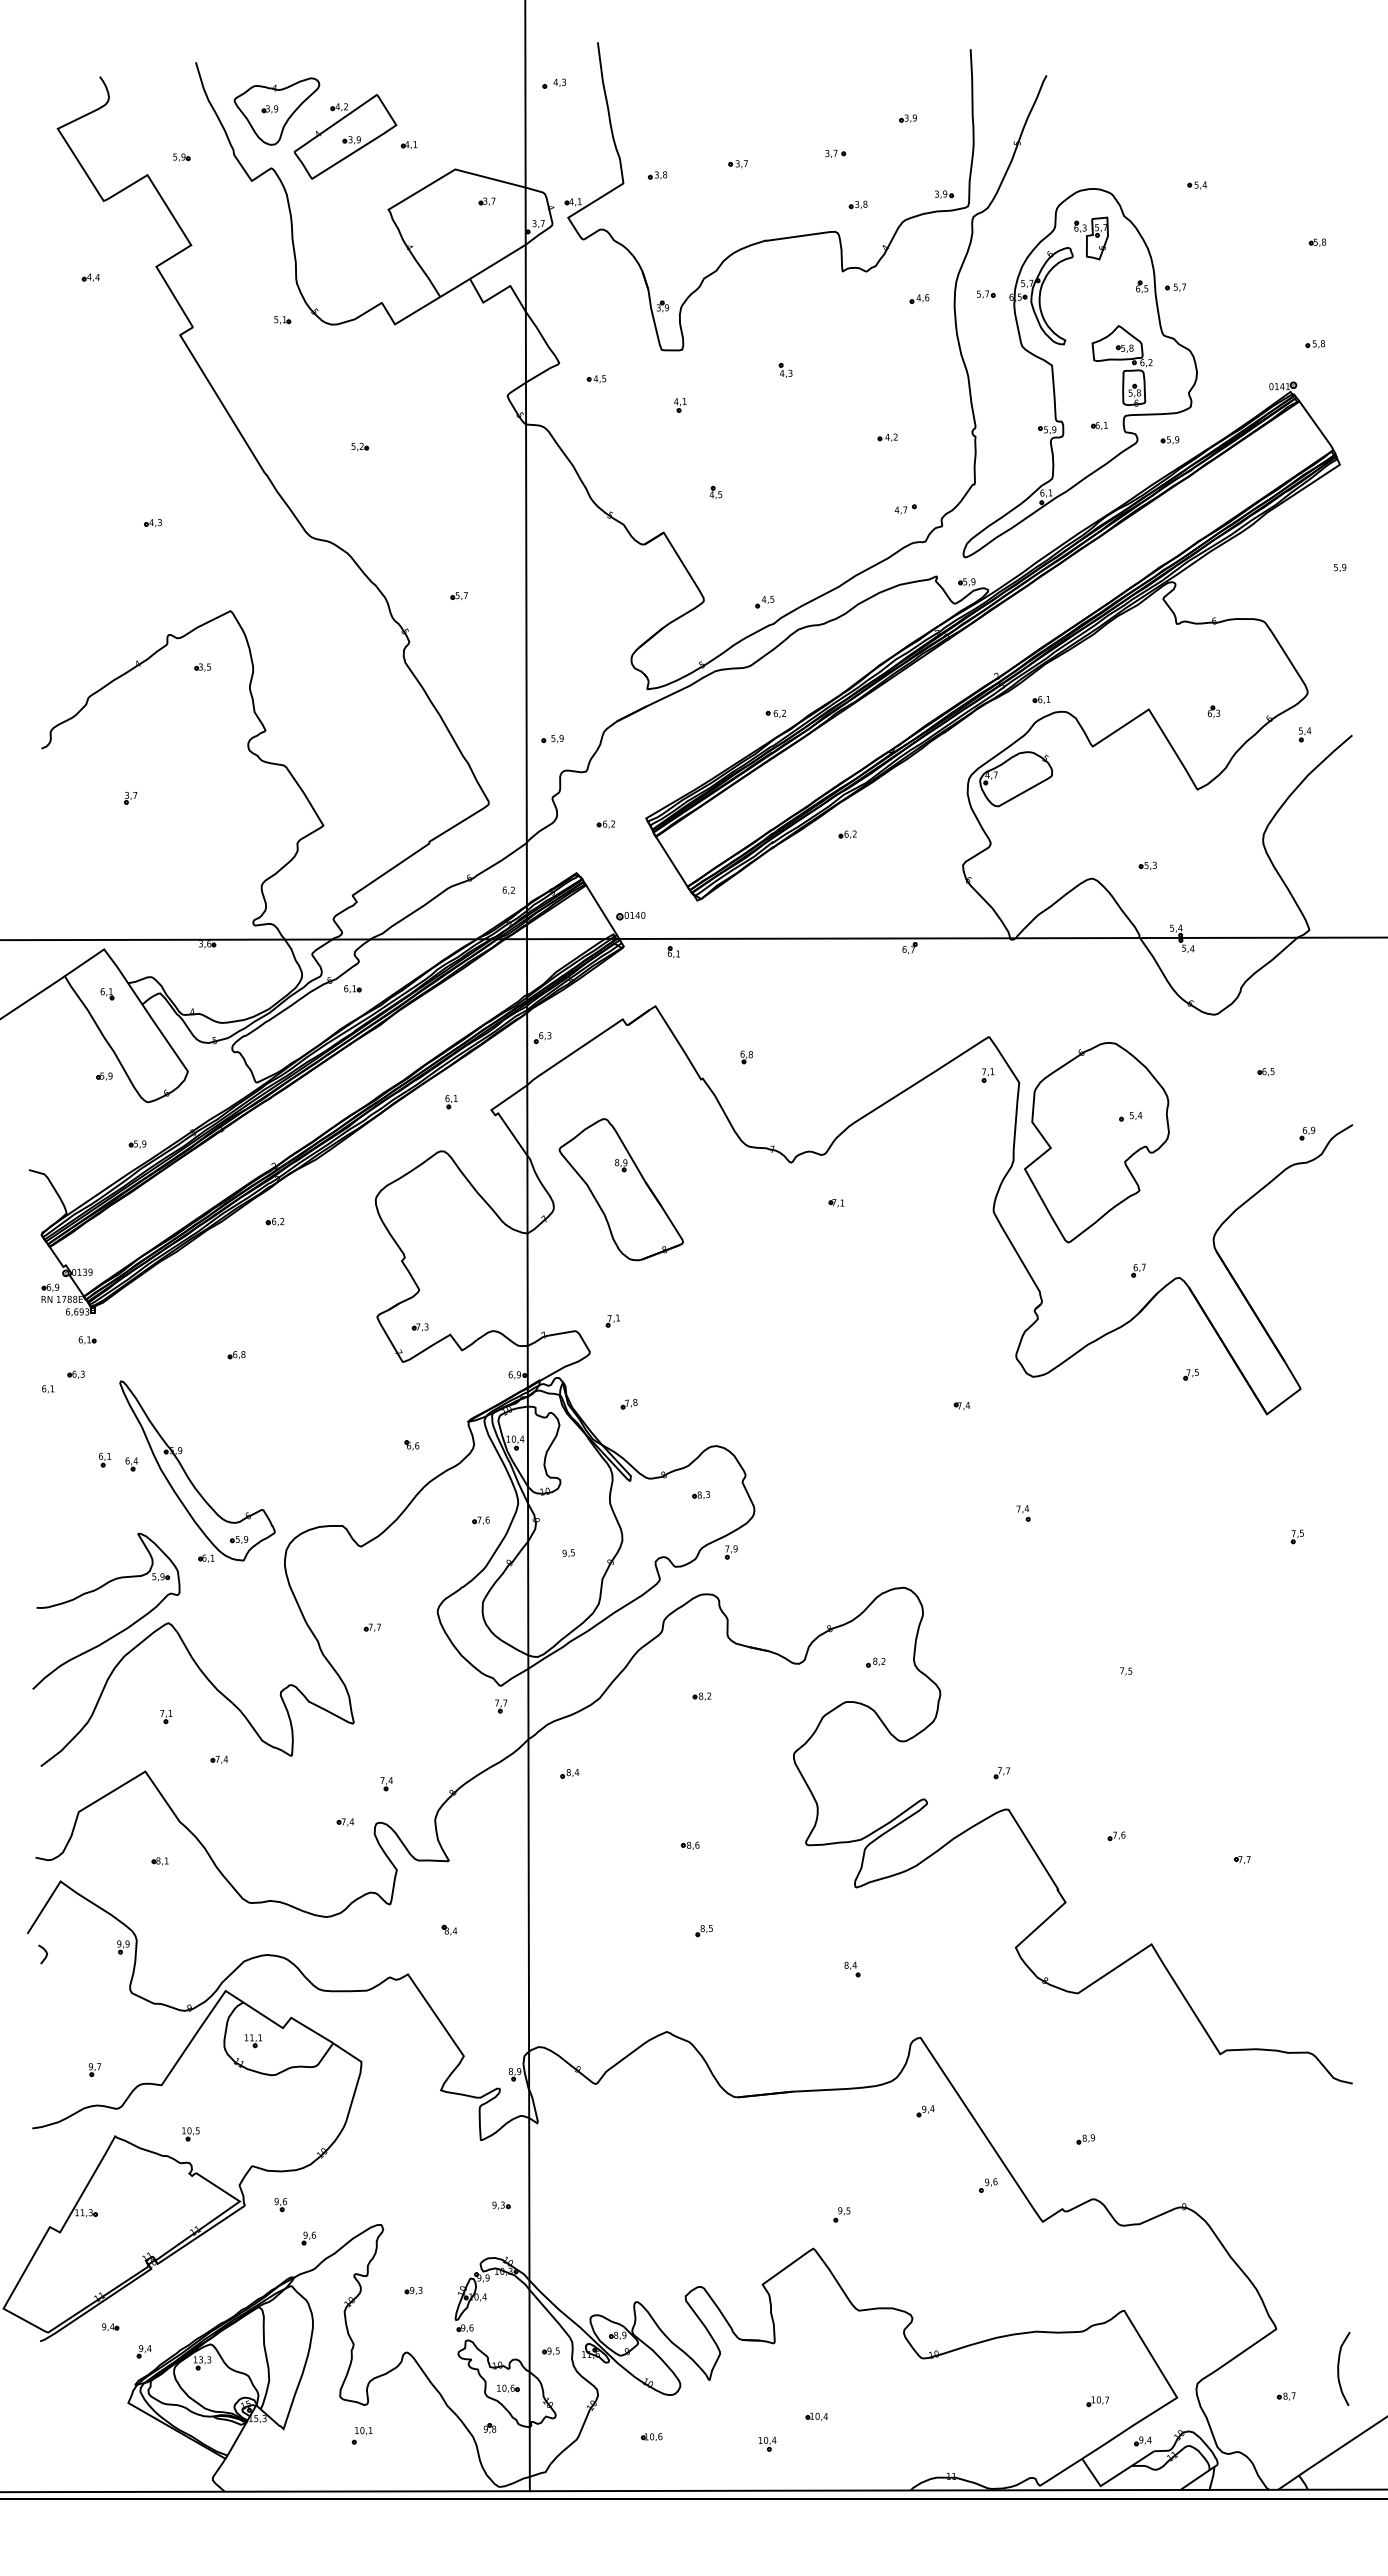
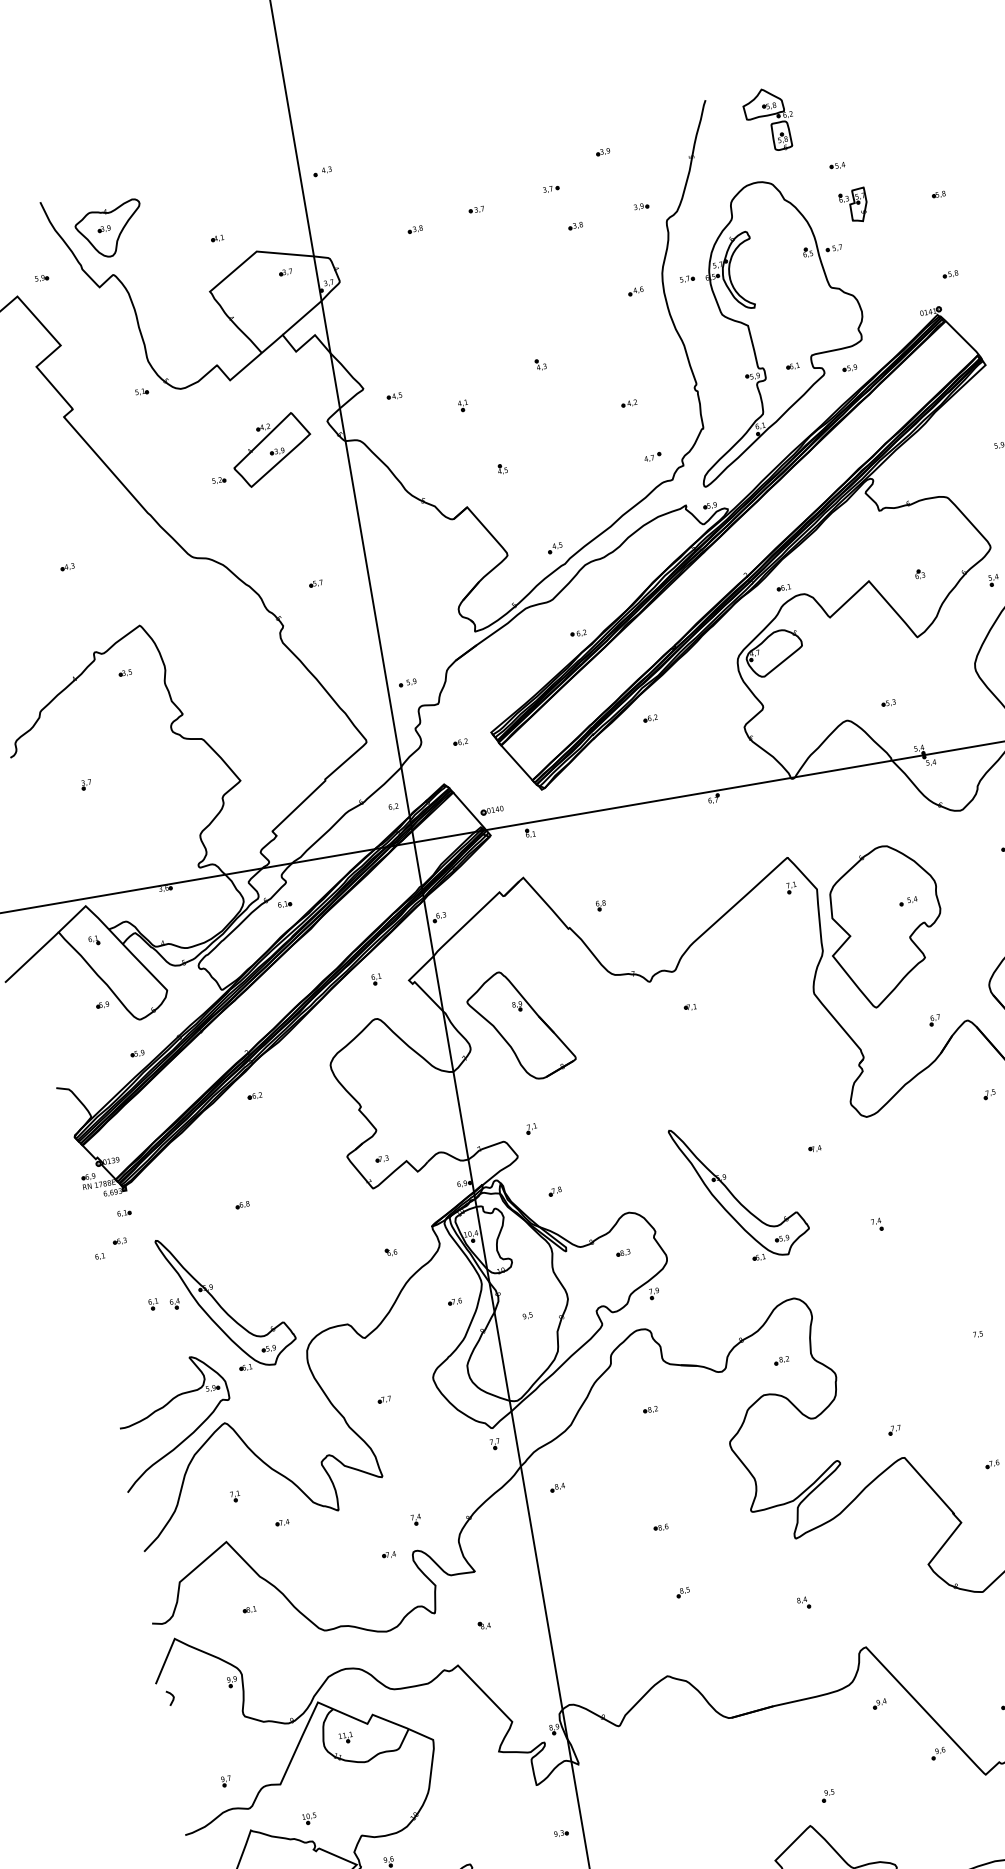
part: (345, 136) -> (271, 449), moved
part: (774, 238) -> (514, 263), removed
part: (1091, 238) -> (854, 205), moved
part: (1121, 365) -> (768, 120), moved
part: (852, 1448) -> (735, 1196), added

